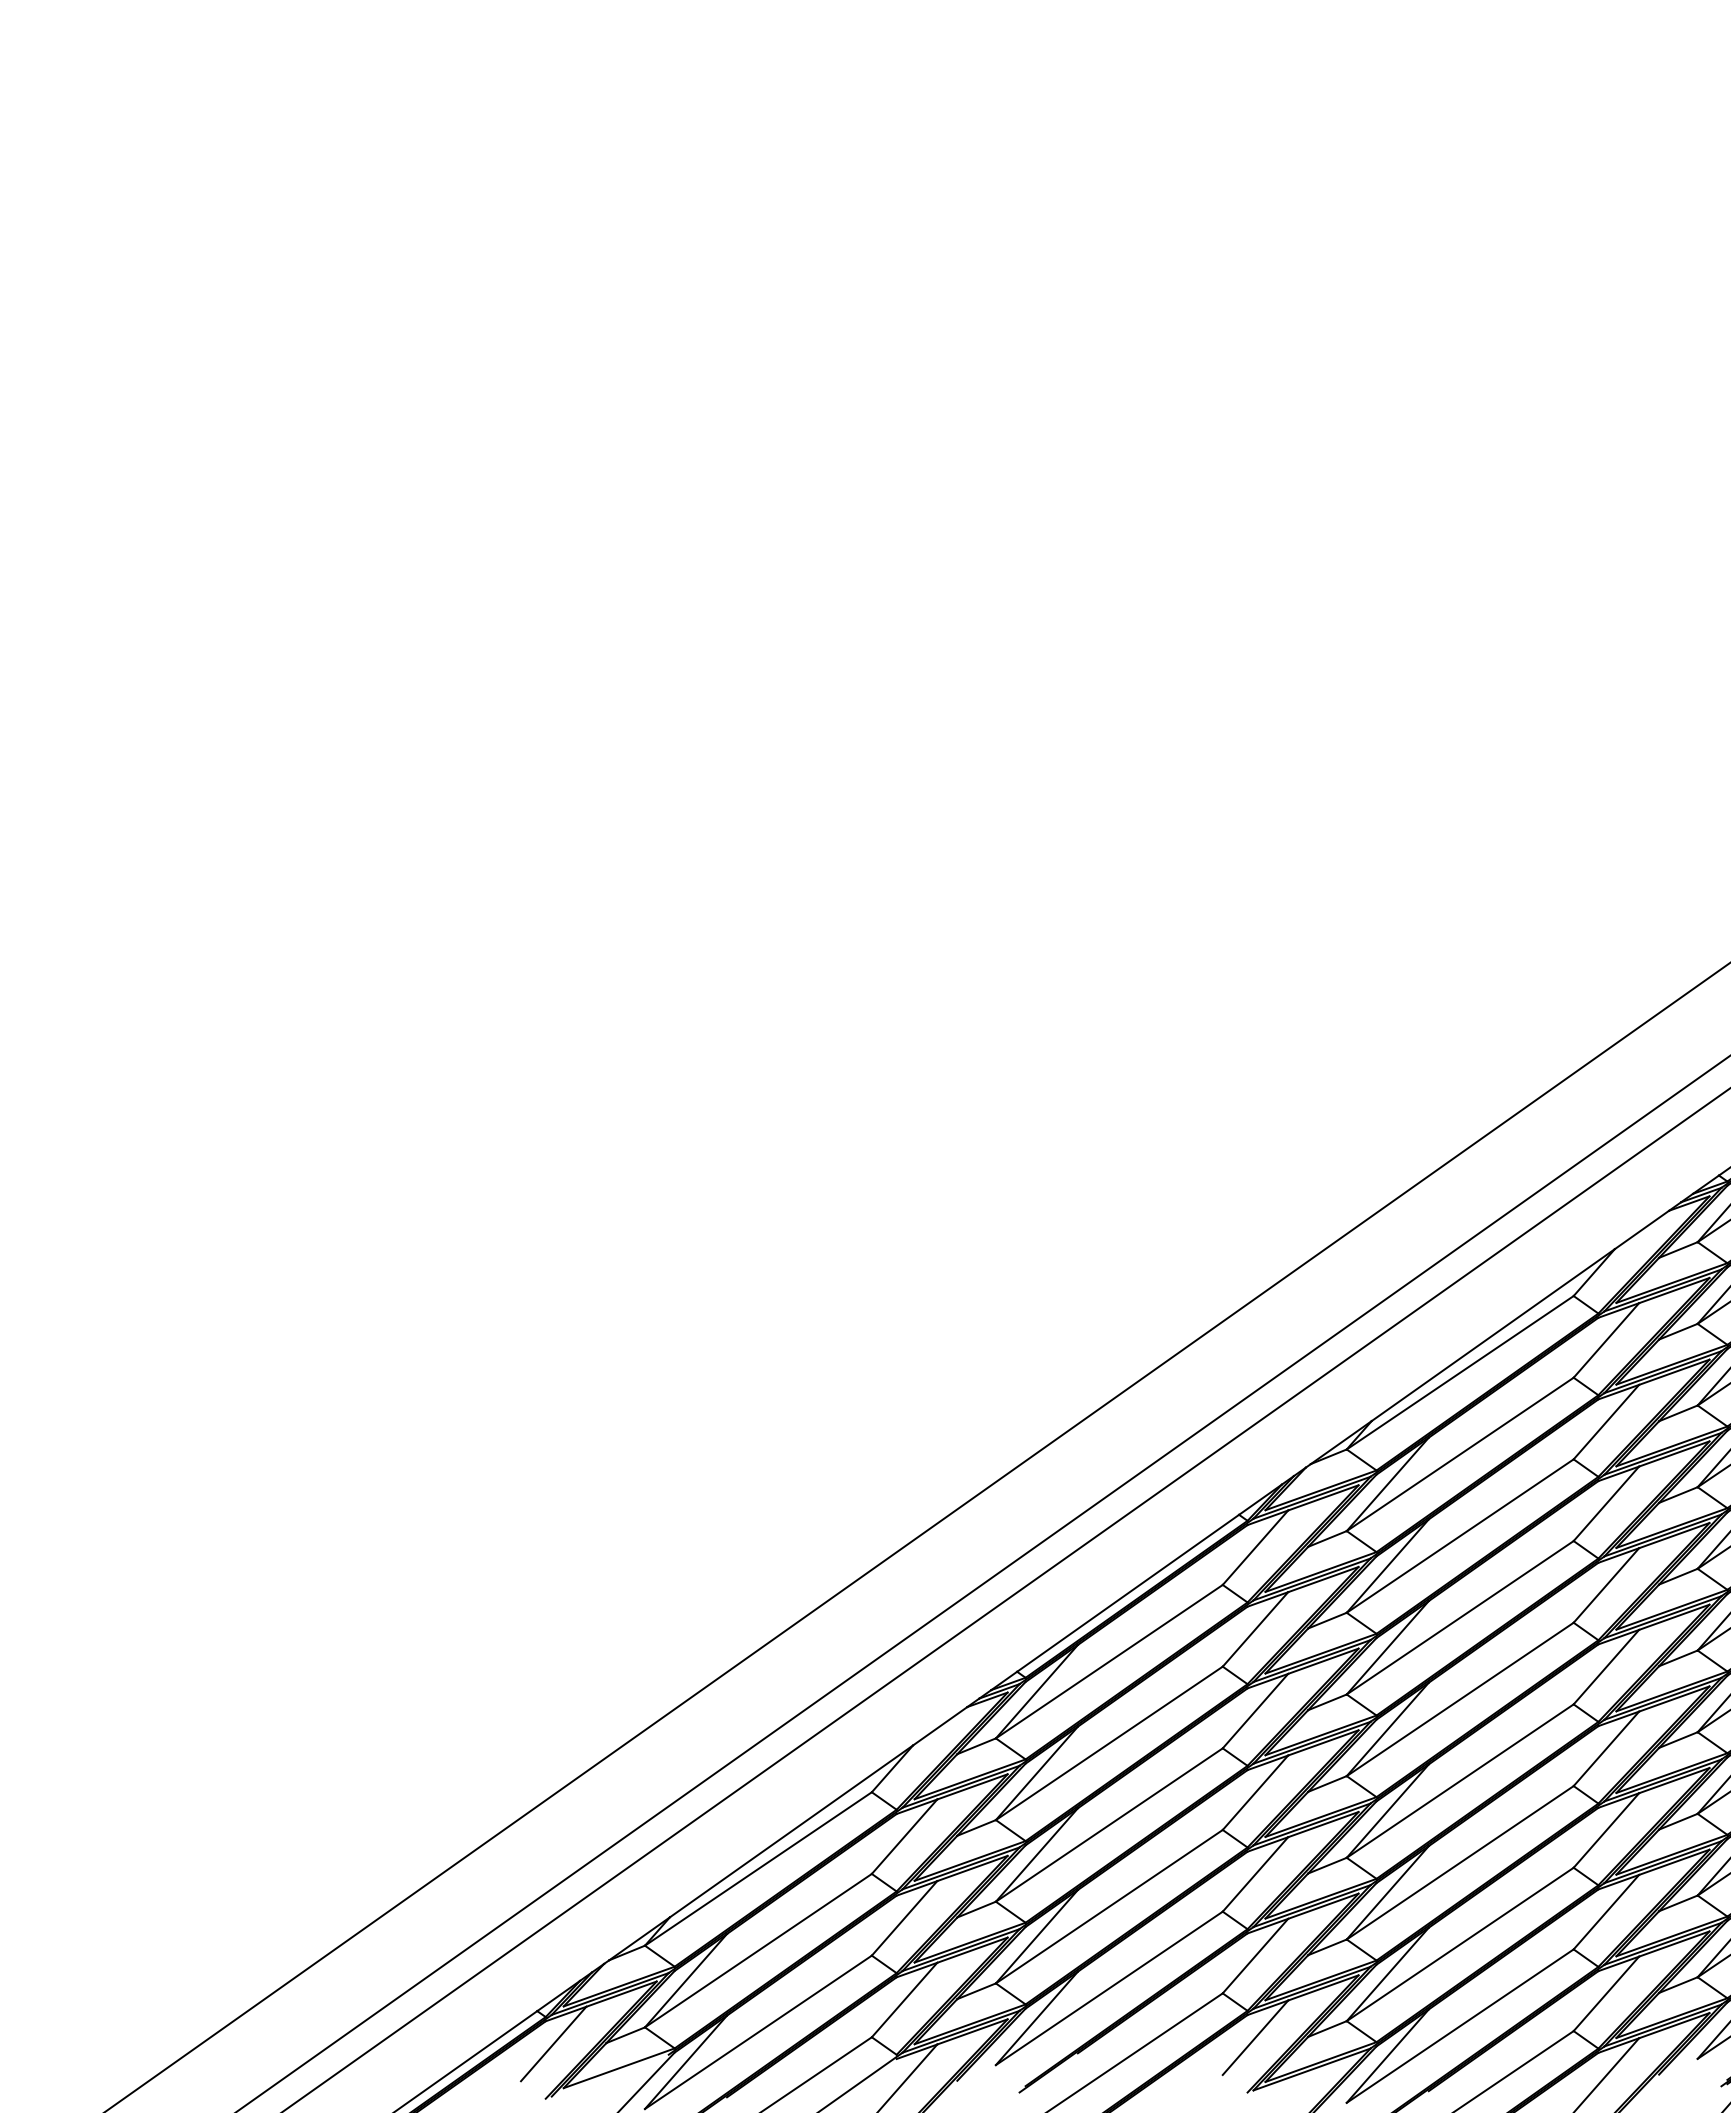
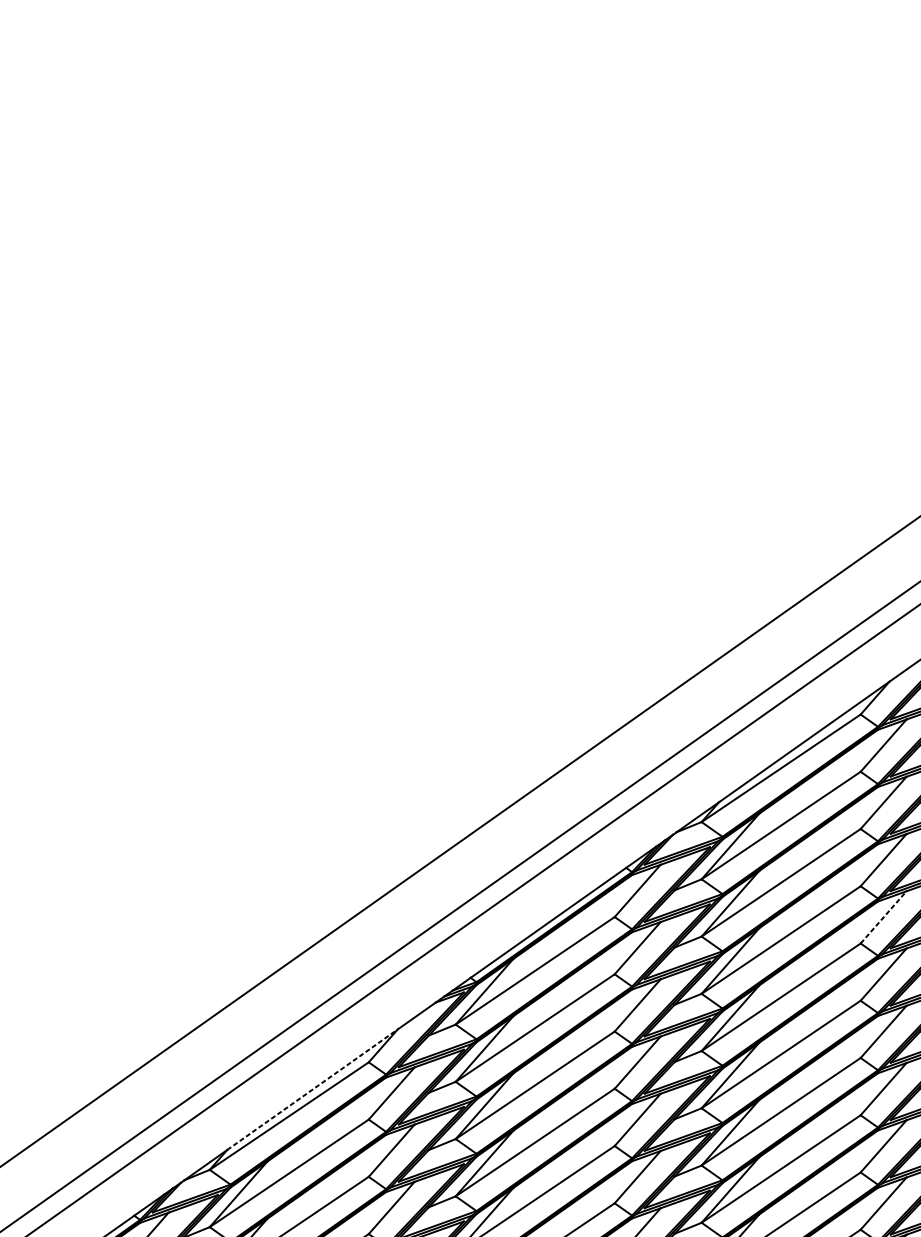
line: (1606, 1585) -> (883, 917), solid -> dashed
line: (791, 1831) -> (312, 1089), solid -> dashed

